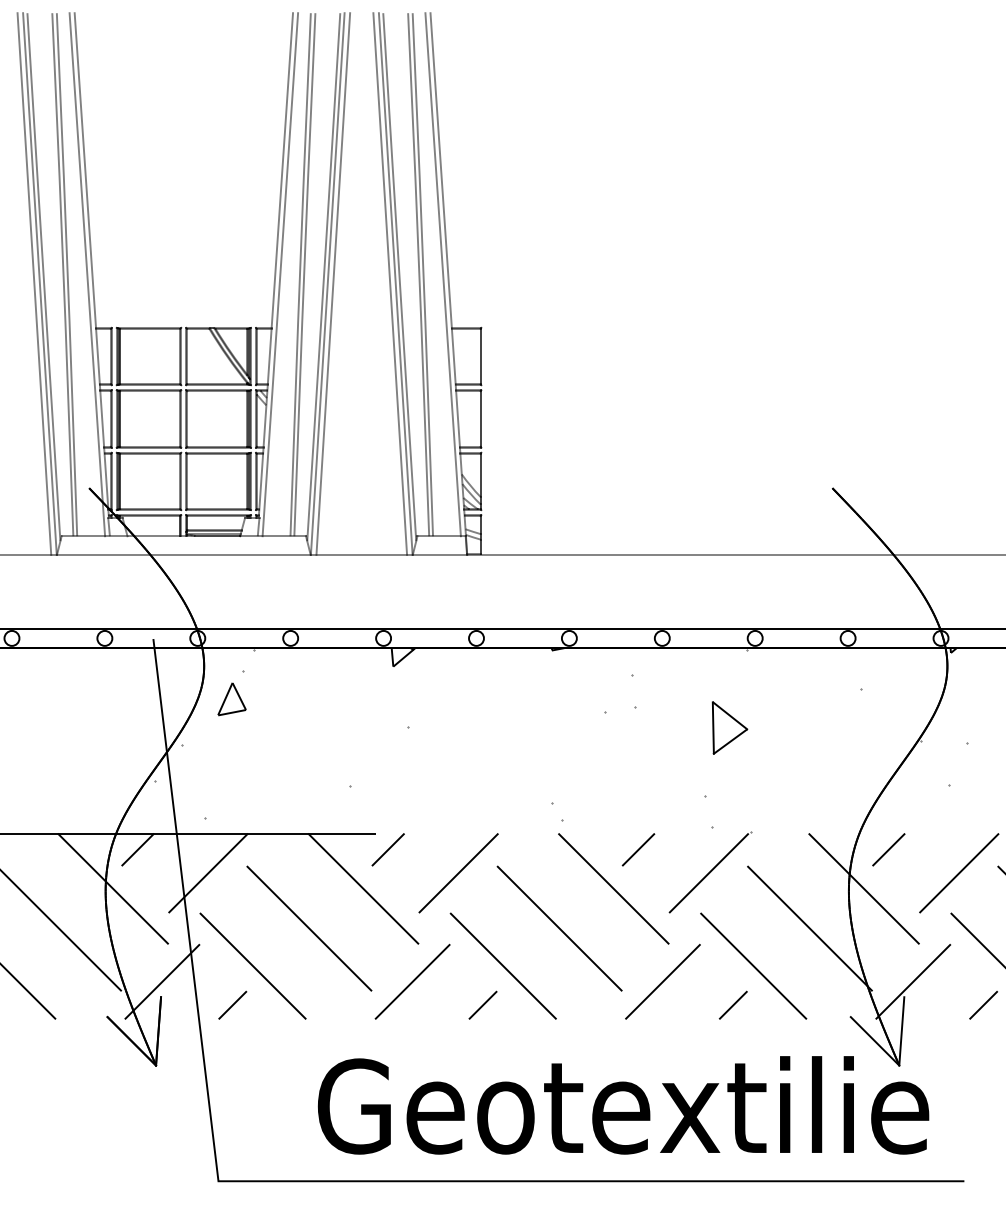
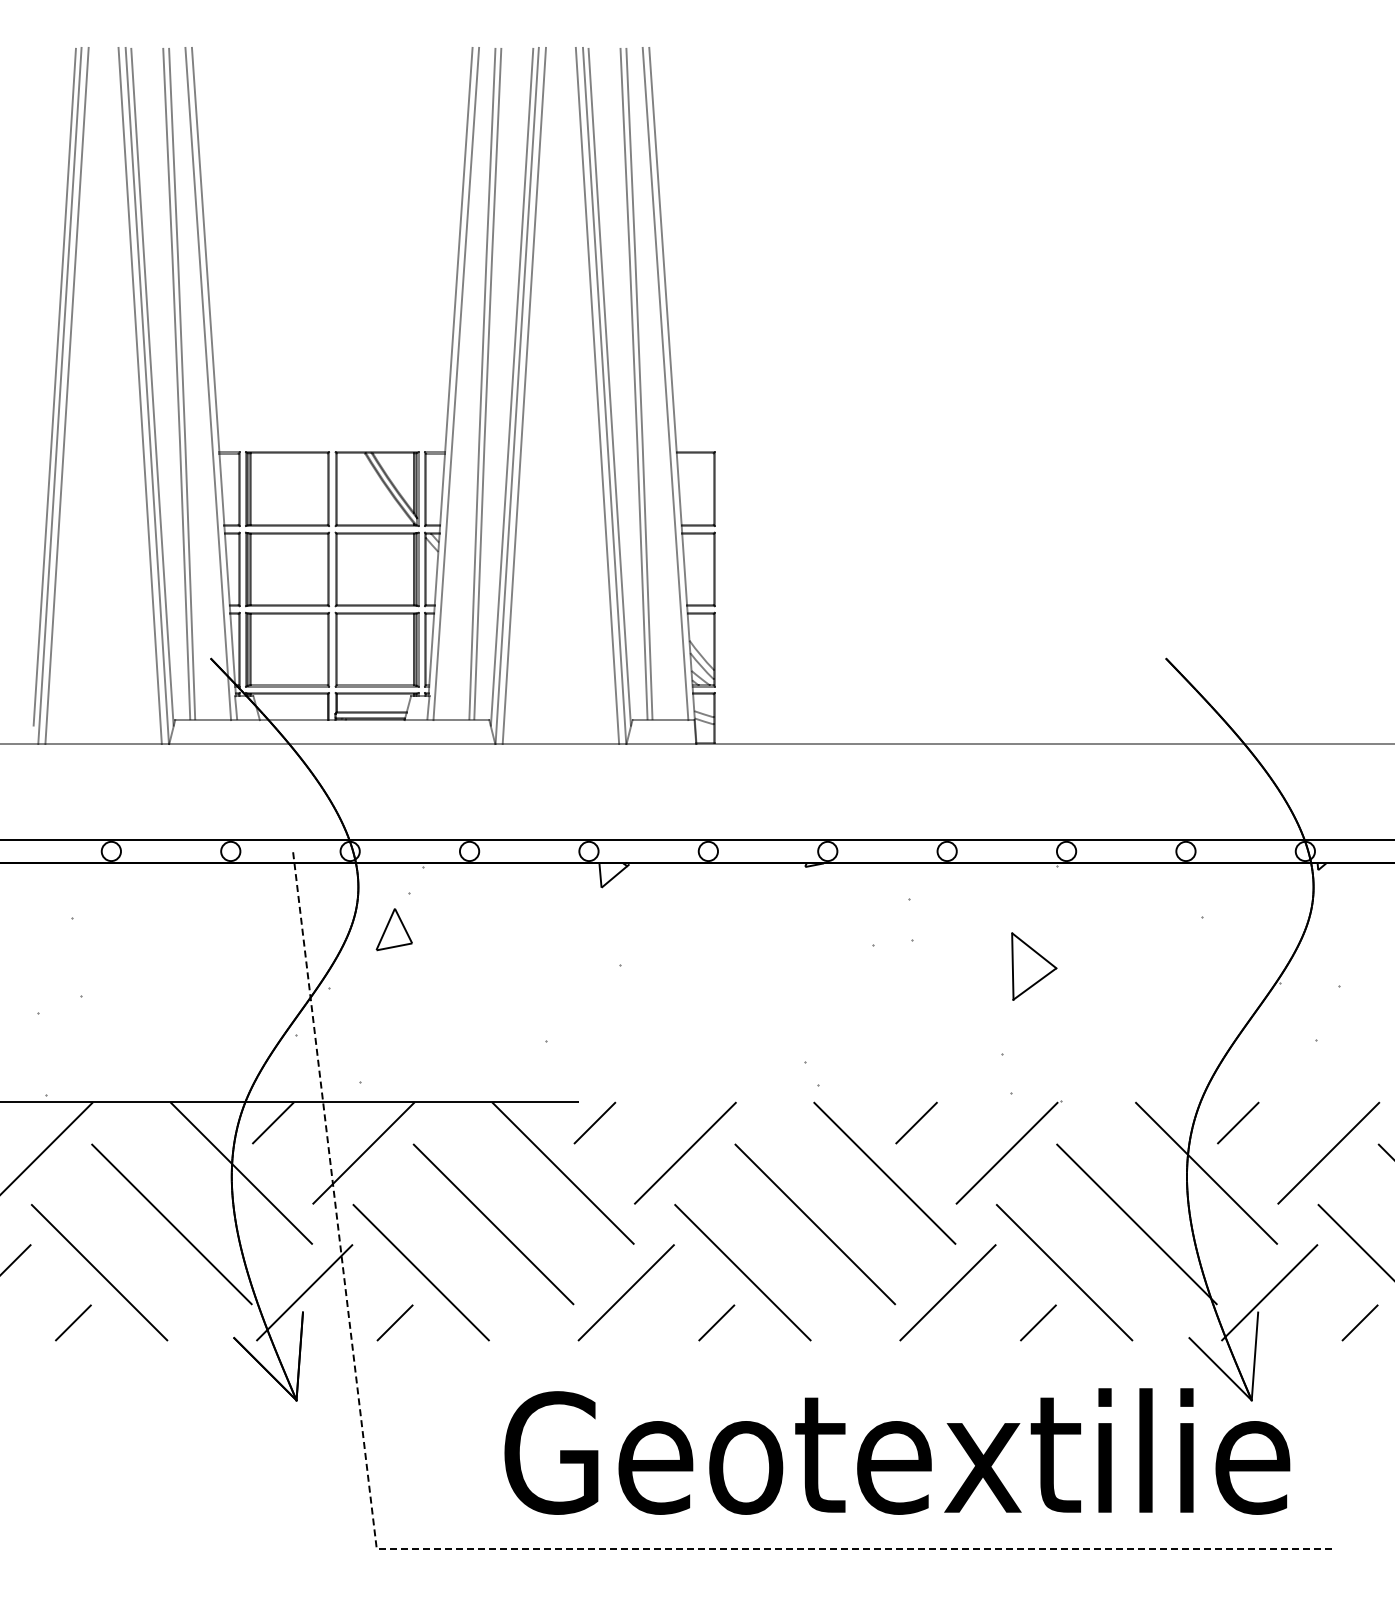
line: (317, 1181) -> (504, 1549), solid -> dashed

